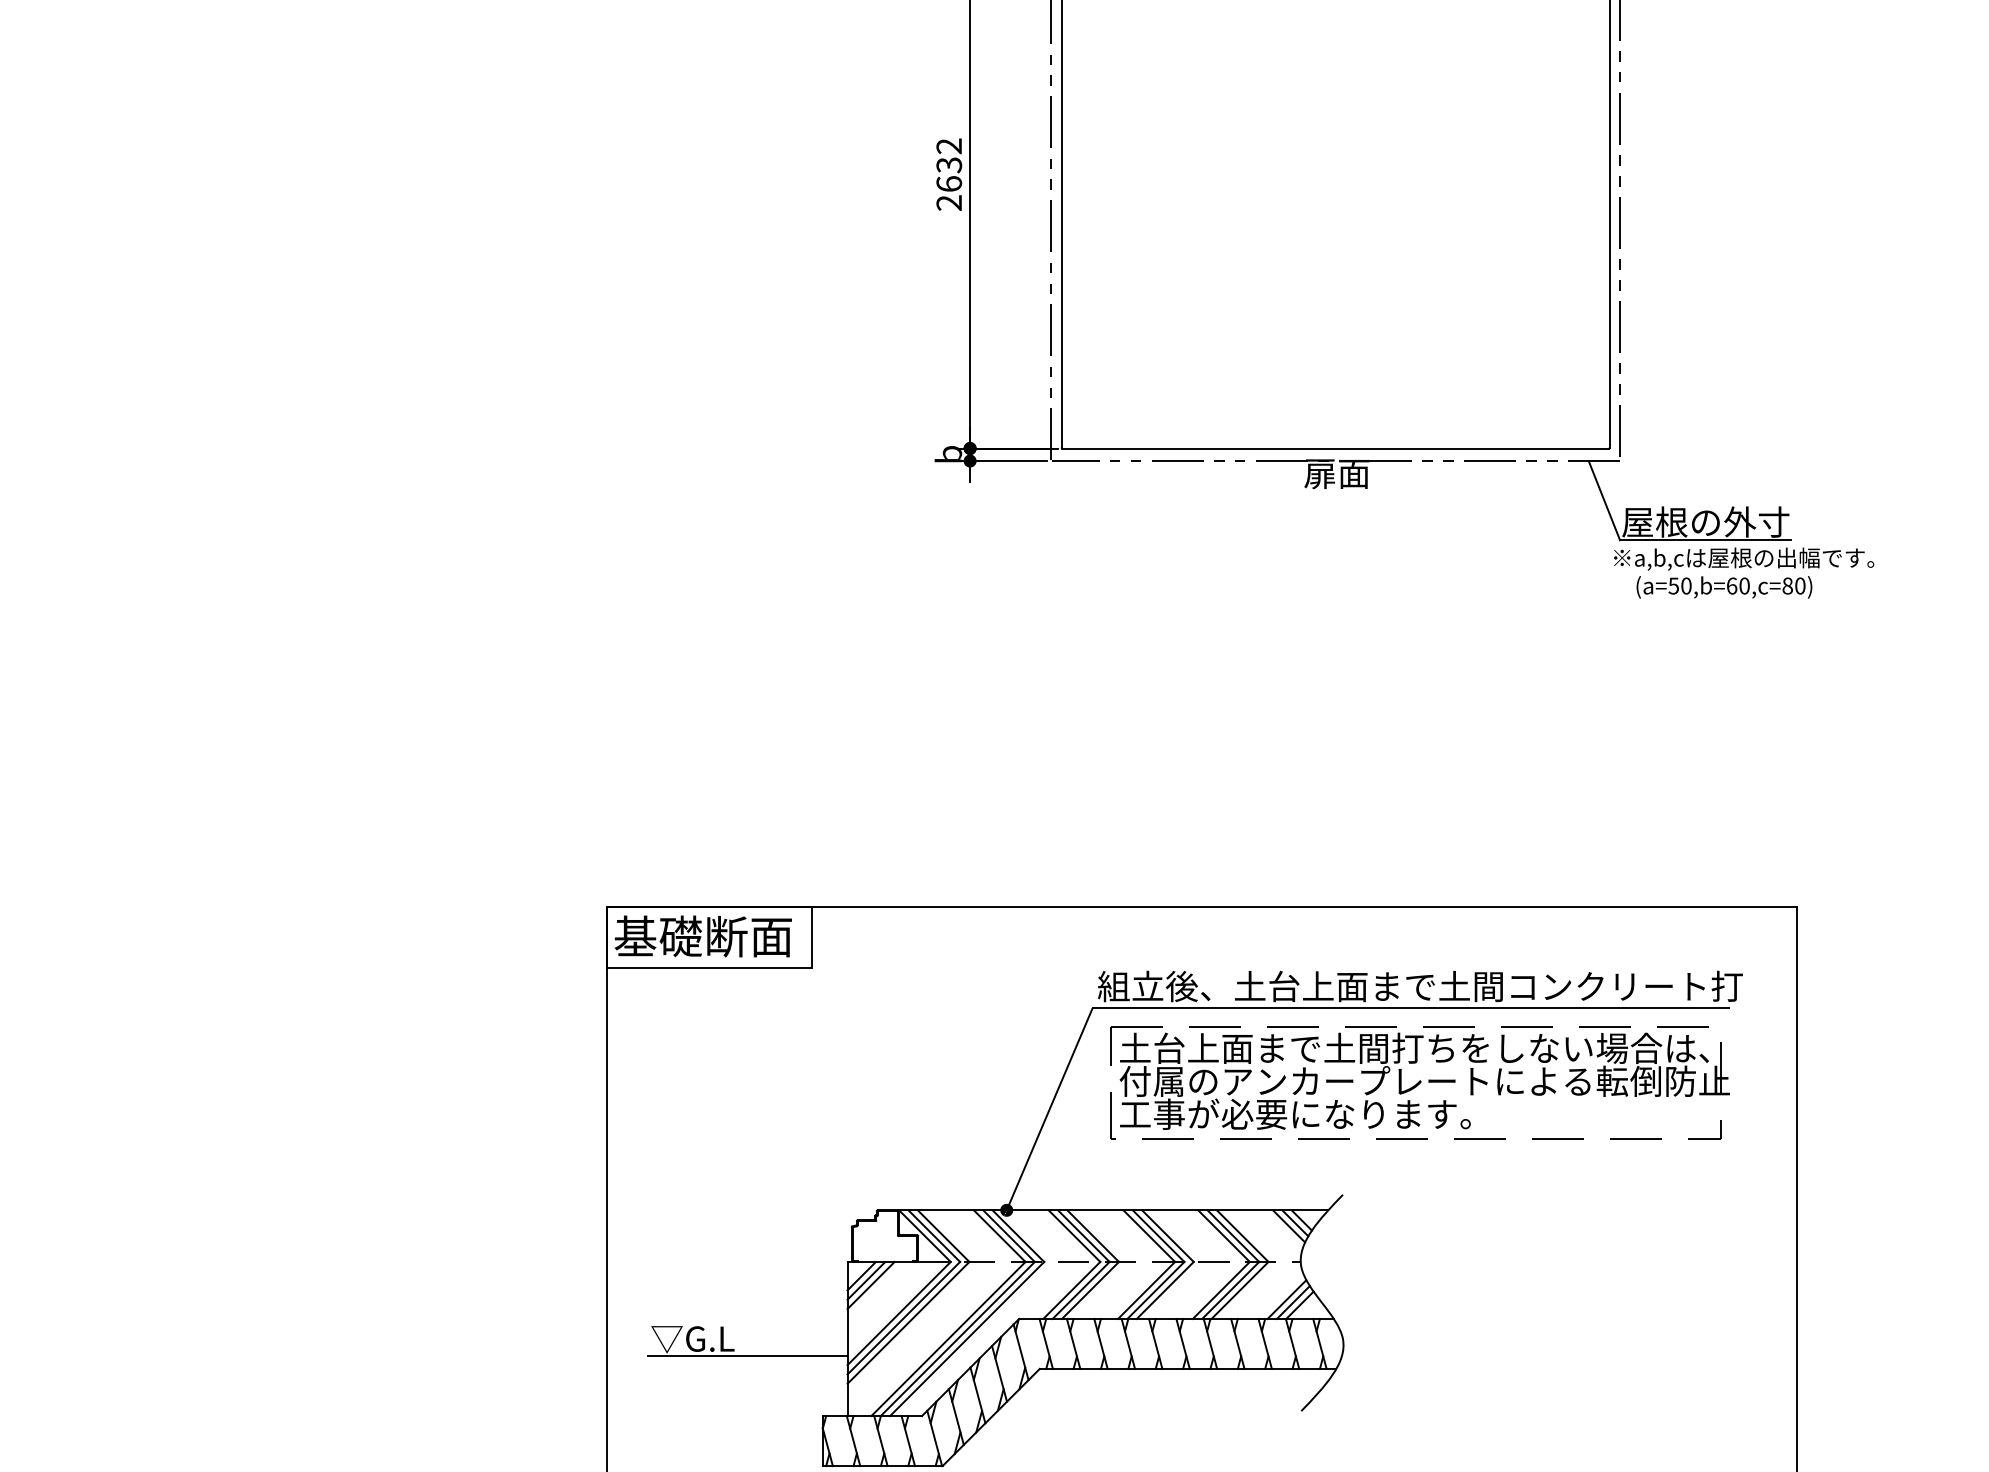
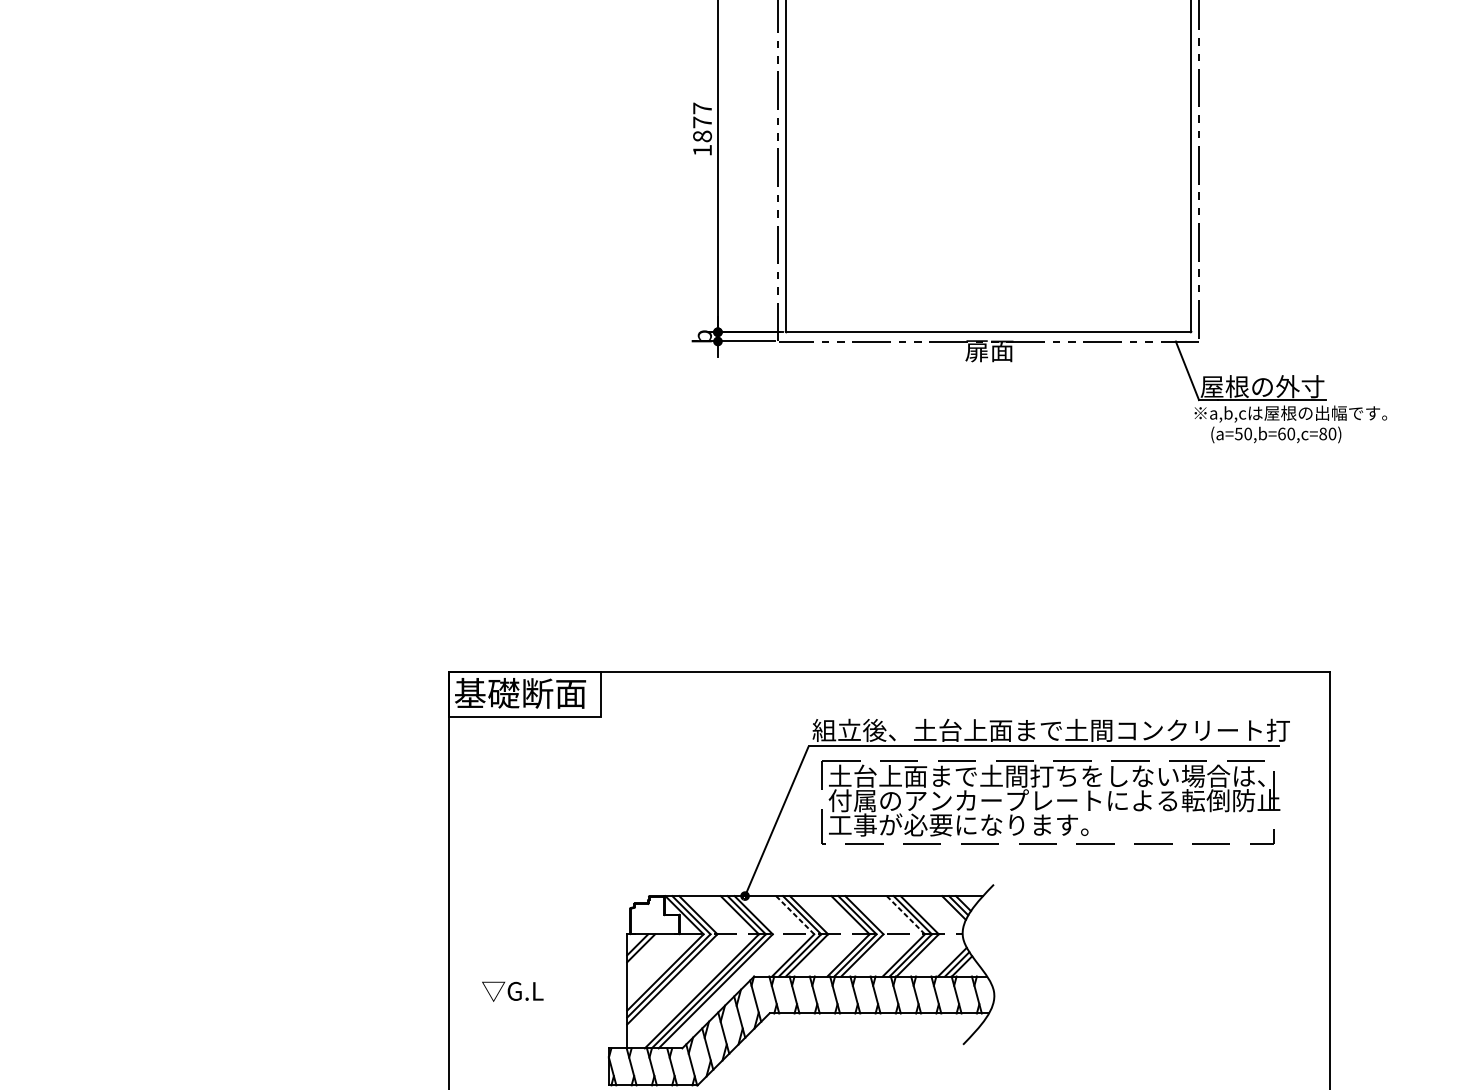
text: (949, 174) -> (702, 129), 2632 -> 1877
line: (1074, 1236) -> (795, 915), solid -> dashed
line: (1224, 1236) -> (906, 915), solid -> dashed
line: (870, 1285) -> (644, 951), removed
line: (747, 1355) -> (553, 1003), removed

